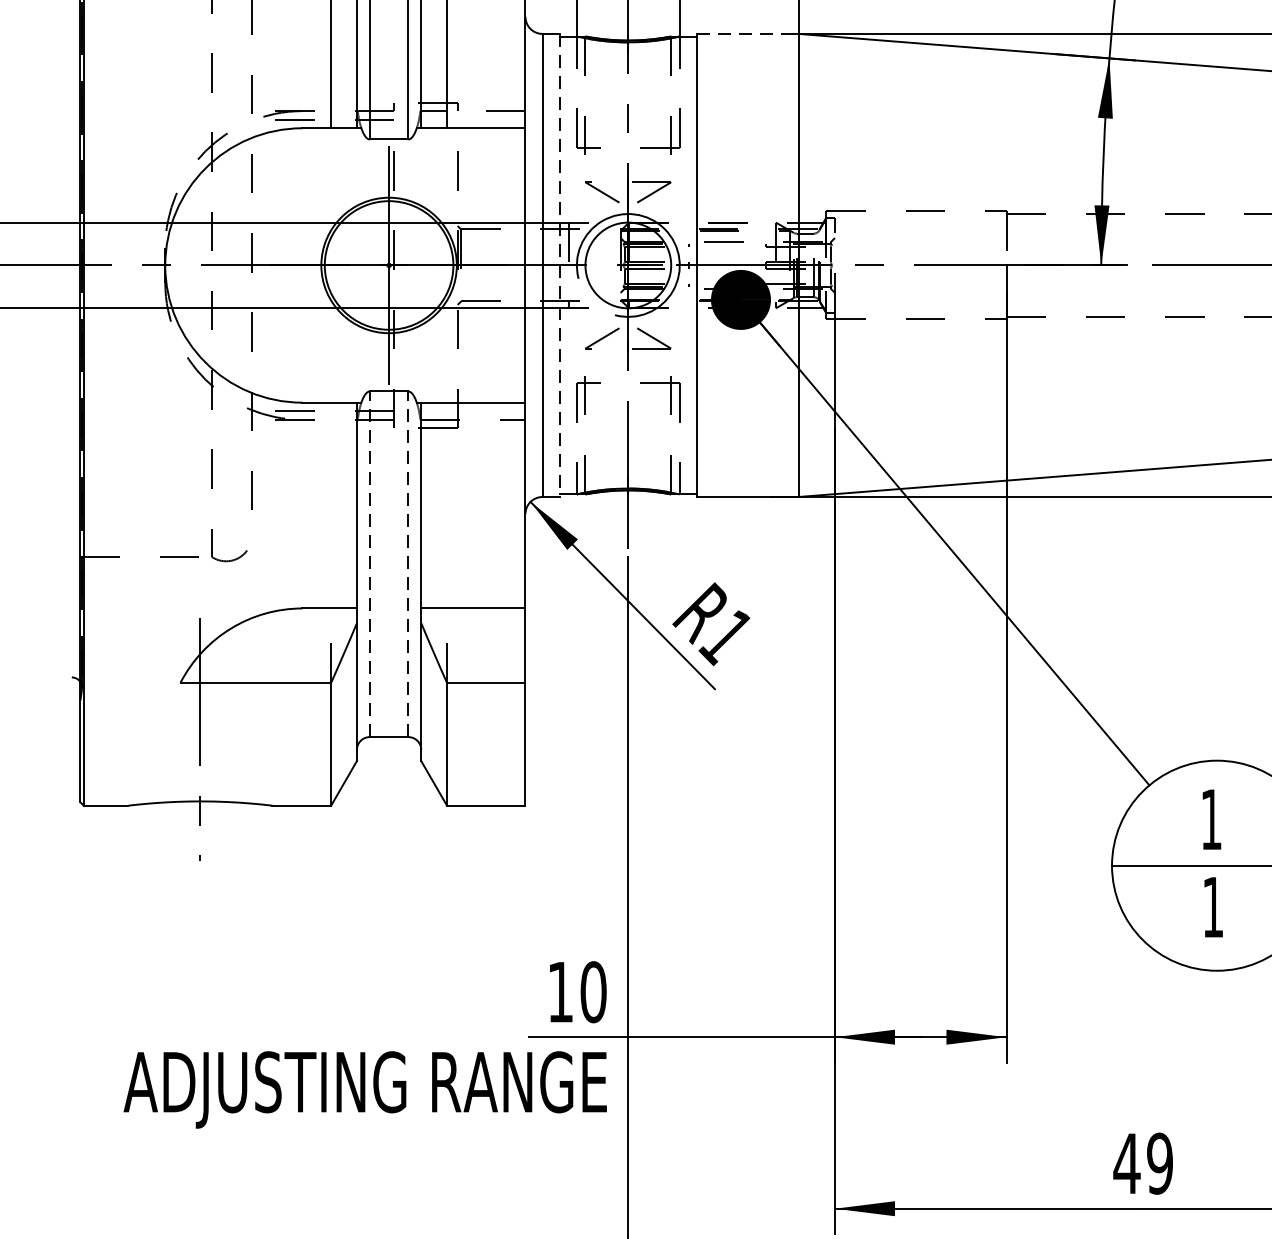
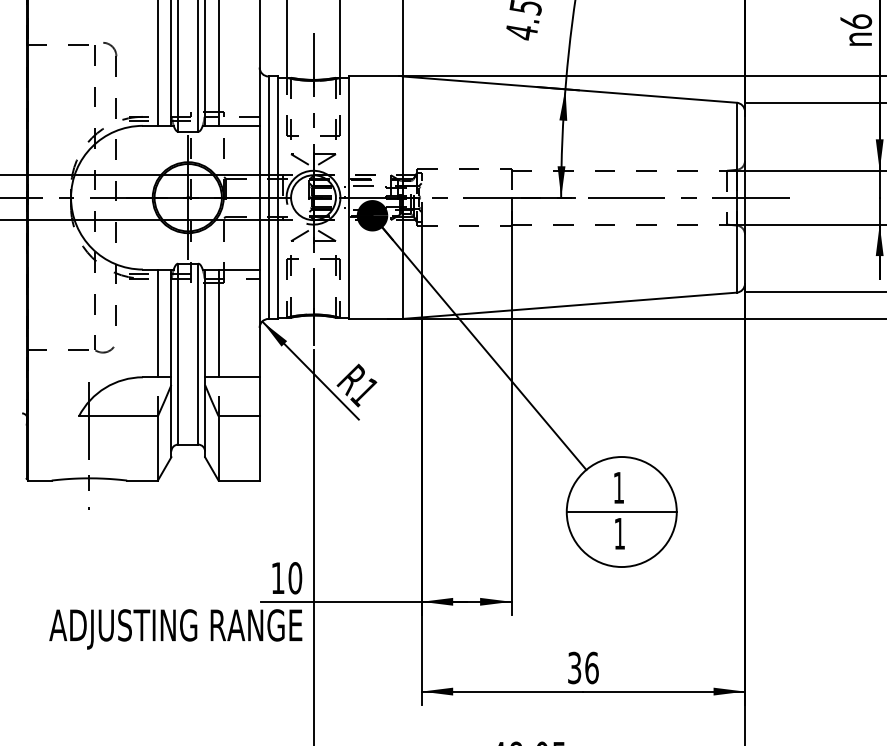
line: (748, 33) -> (376, 76), dashed -> solid
line: (559, 266) -> (277, 198), dashed -> solid
line: (330, 505) -> (157, 323), added
line: (446, 505) -> (218, 323), added
line: (370, 562) -> (178, 353), dashed -> solid
line: (408, 562) -> (198, 353), dashed -> solid
text: (1142, 1162) -> (582, 667), 49 -> 36

